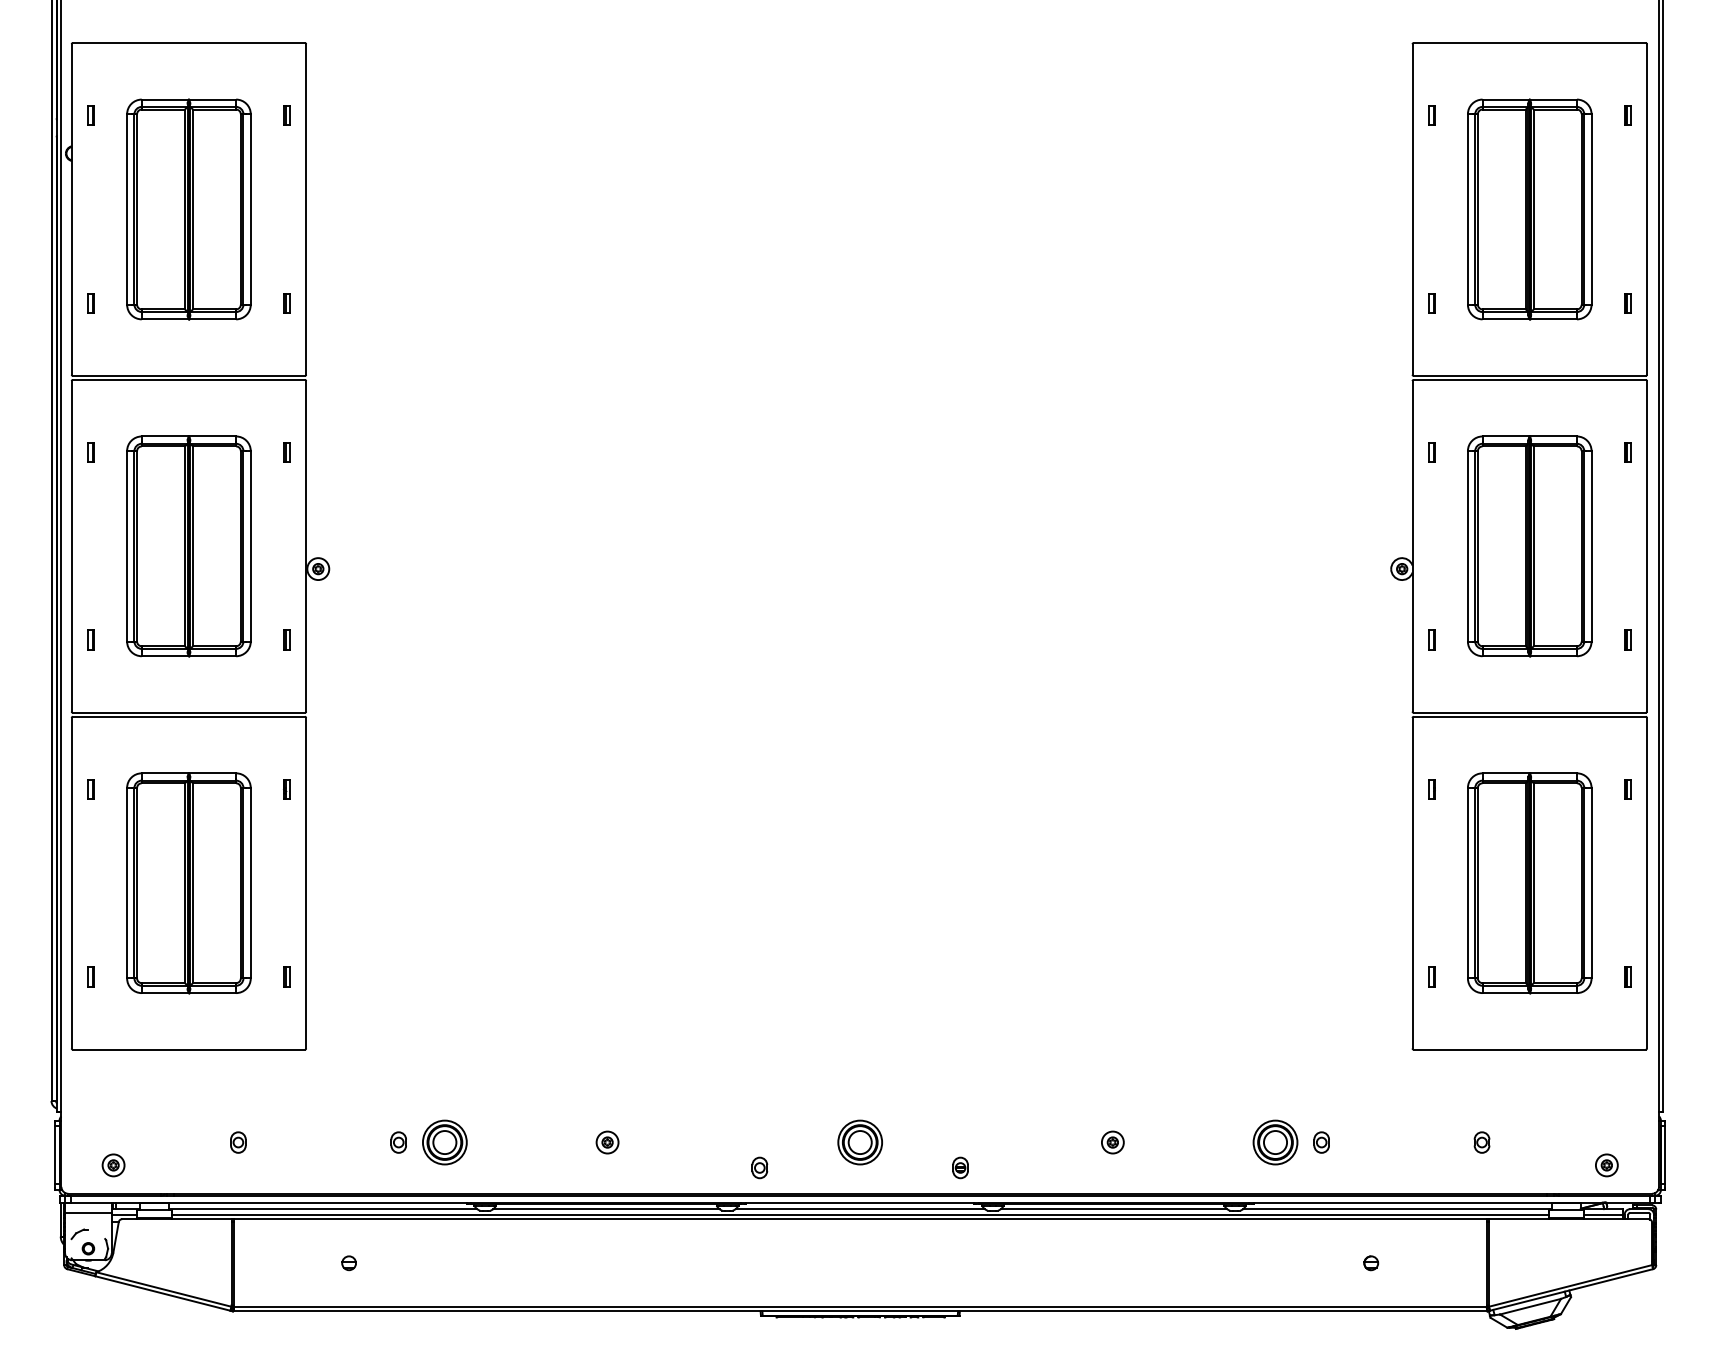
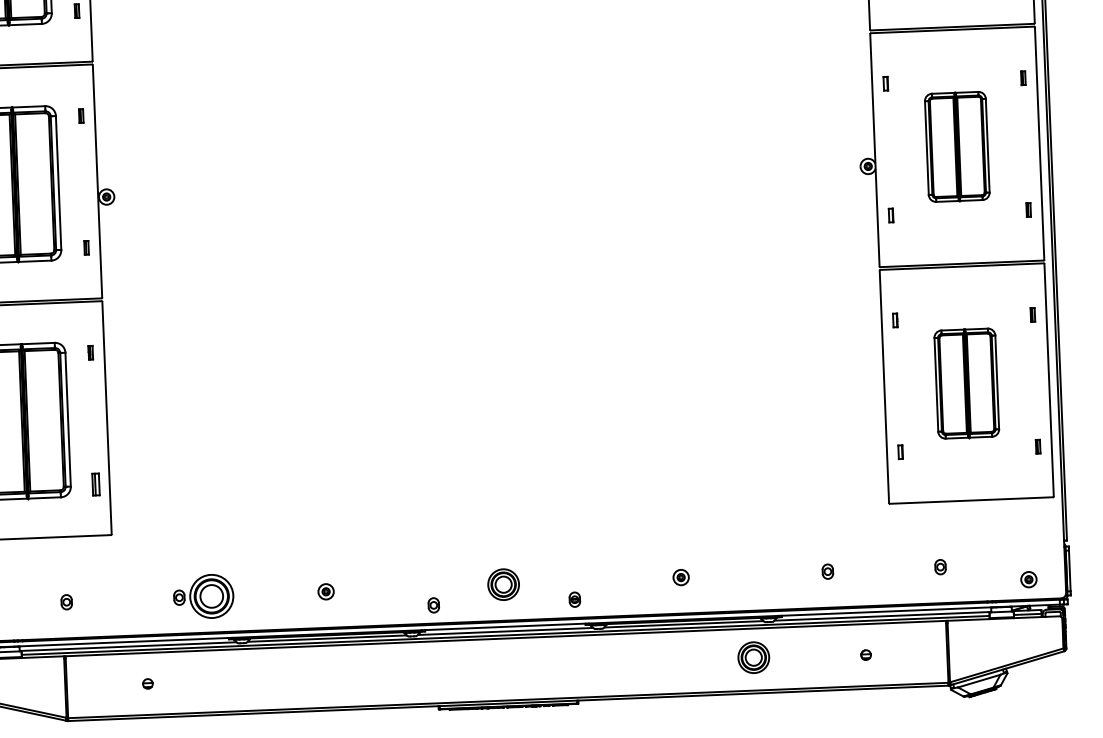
part: (1529, 546) -> (957, 147), size x0.7
part: (1529, 883) -> (966, 383), size x0.7
part: (286, 976) -> (95, 484), size x1.6
part: (444, 1142) -> (211, 596), size x1.4
part: (1275, 1142) -> (753, 657), moved

